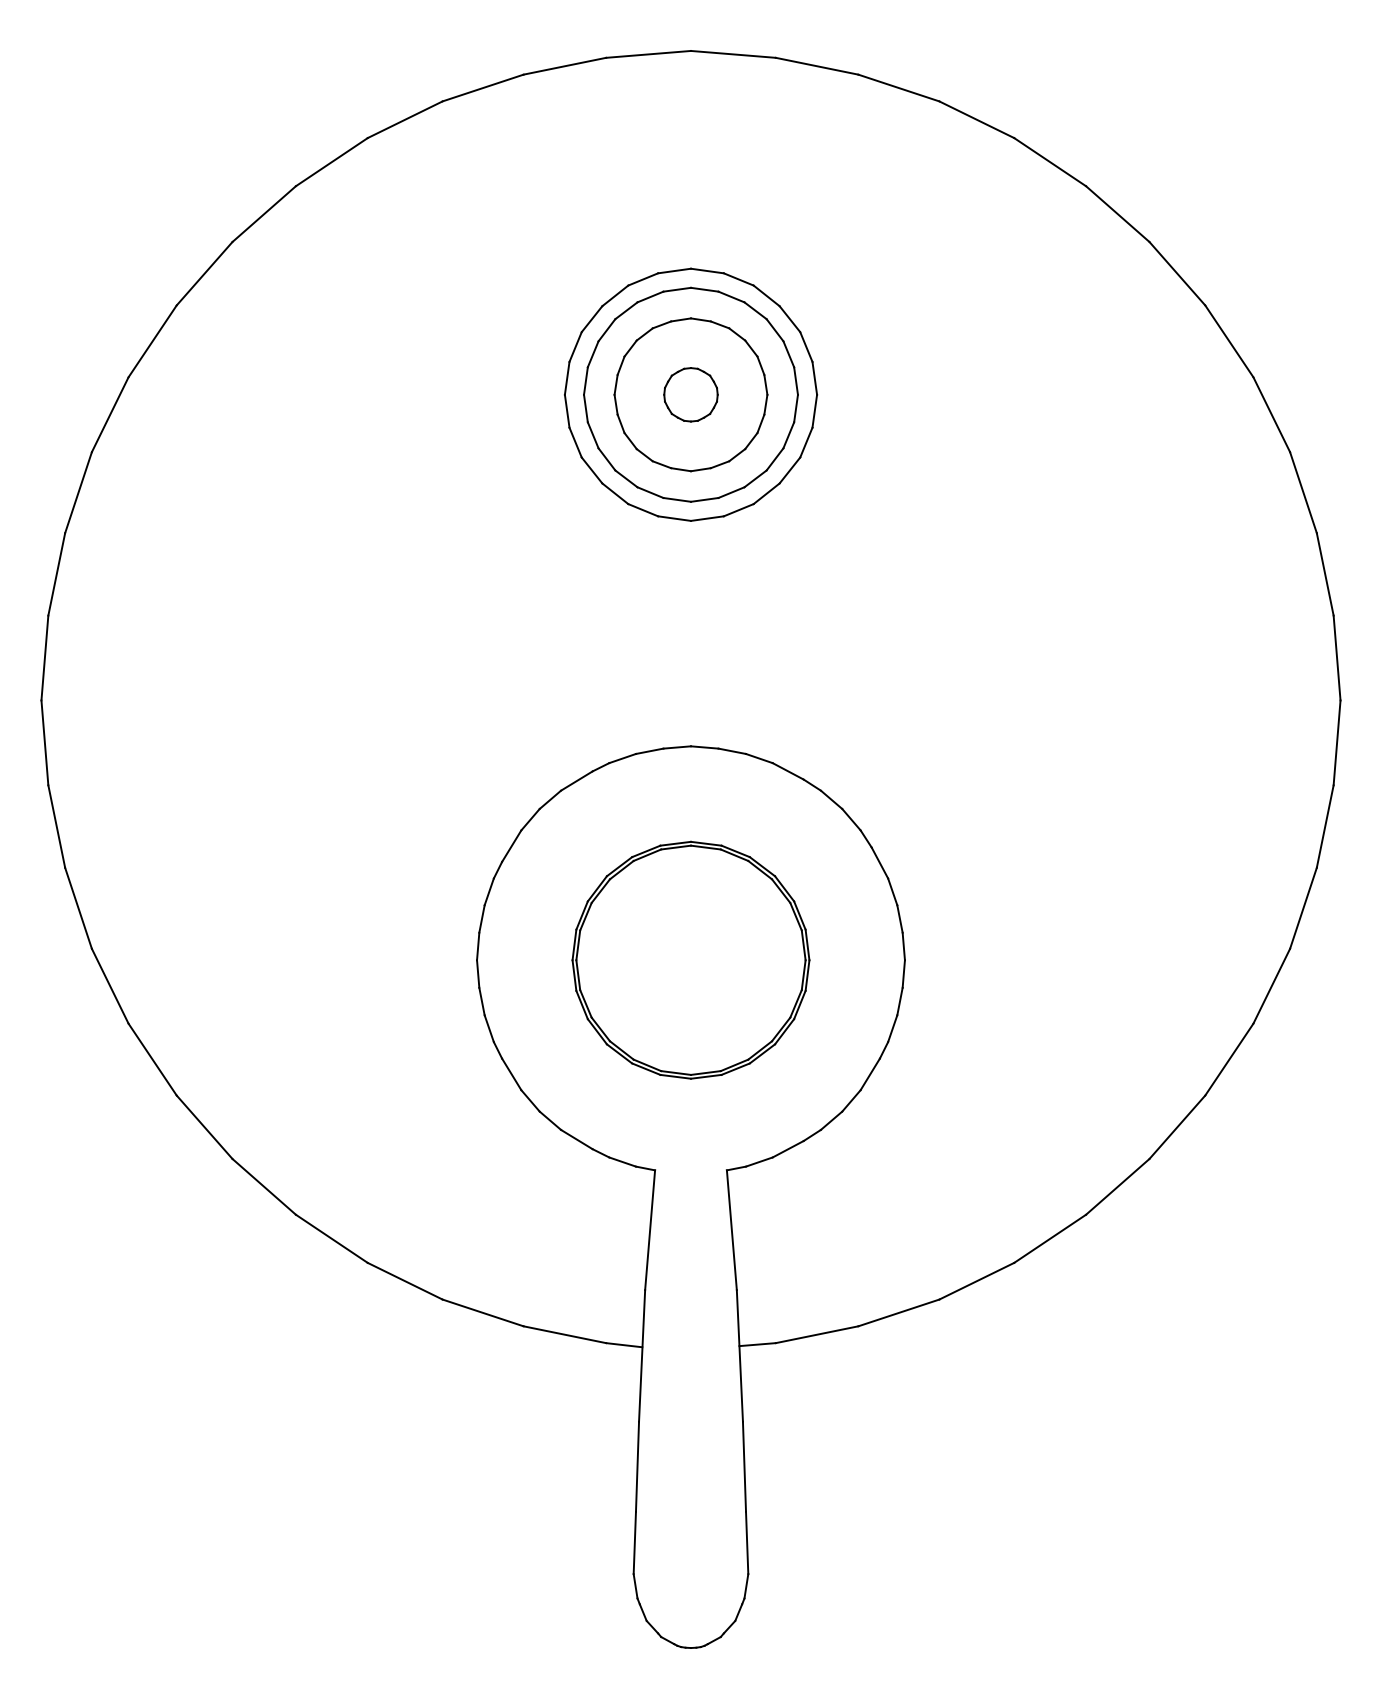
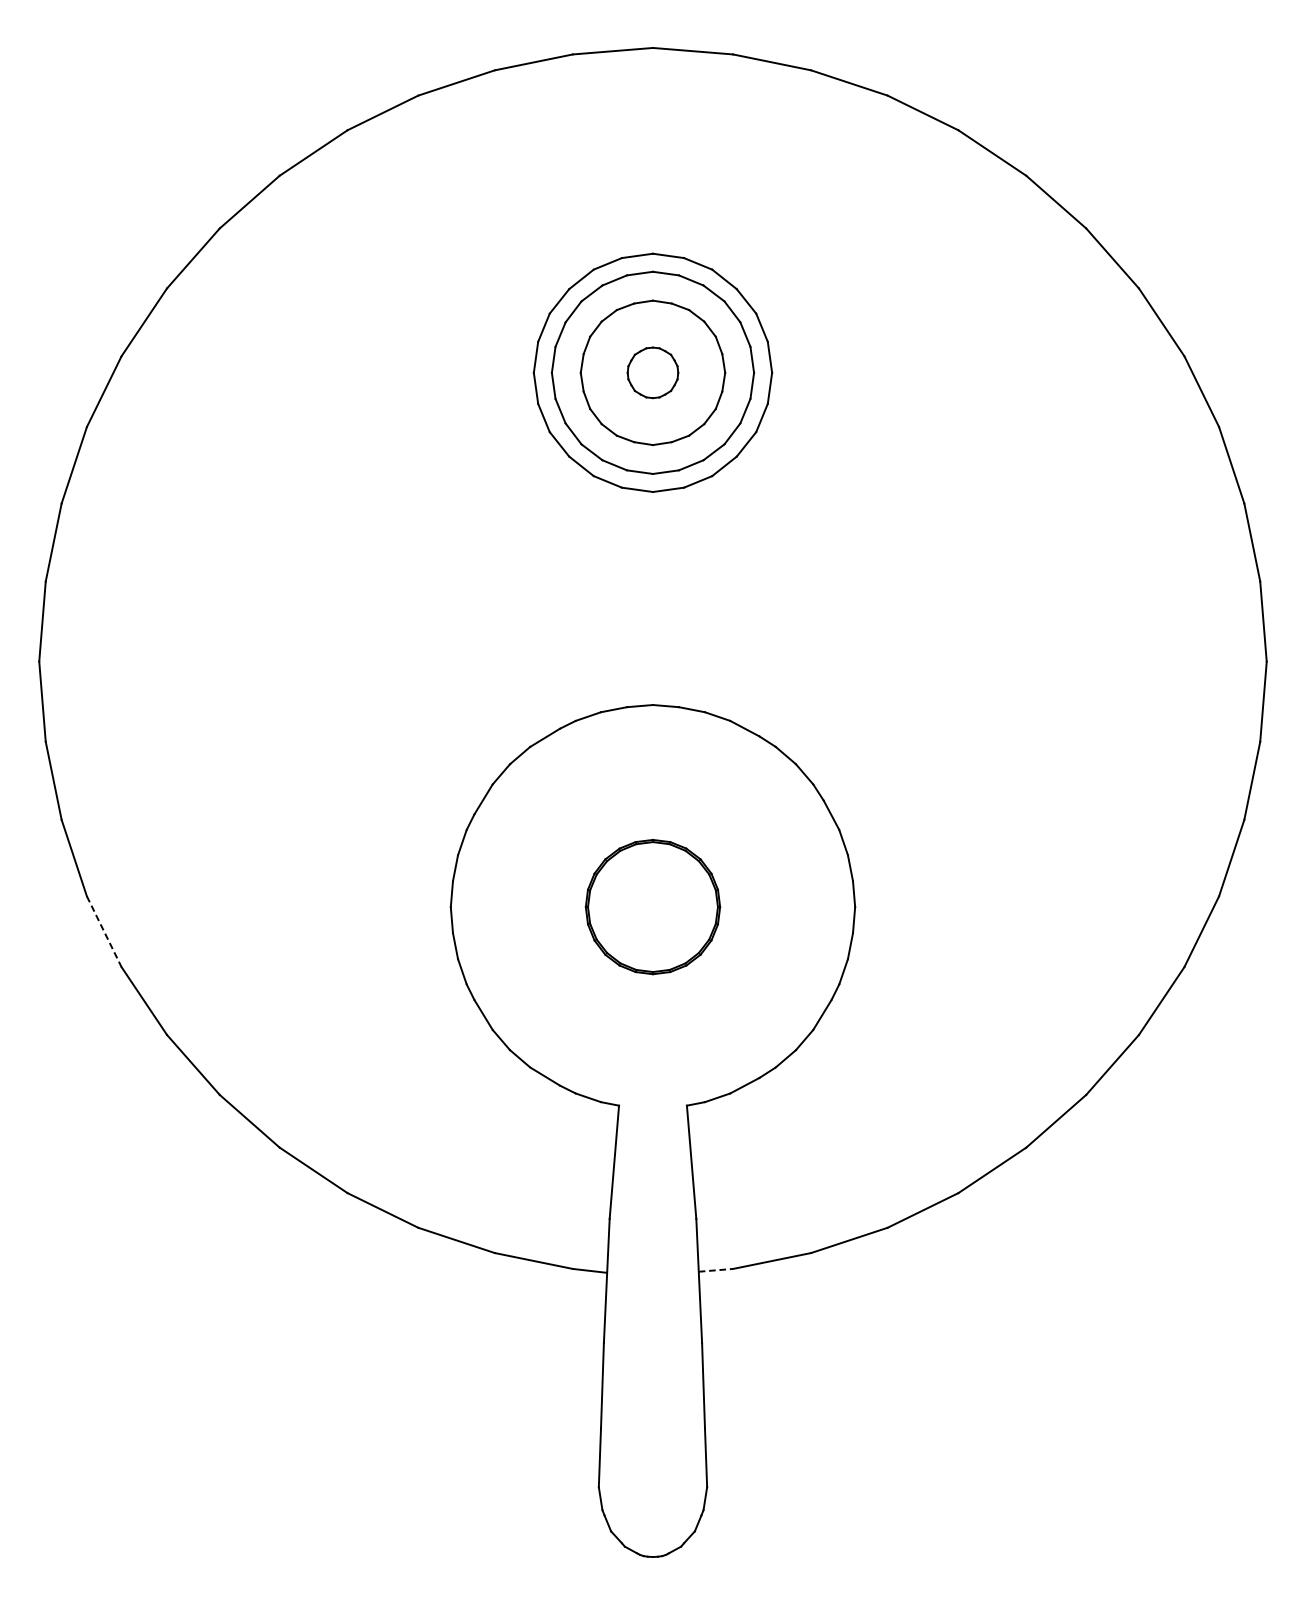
part: (690, 959) -> (652, 906), size x0.6
line: (110, 986) -> (104, 931), solid -> dashed
line: (758, 1344) -> (716, 1270), solid -> dashed

